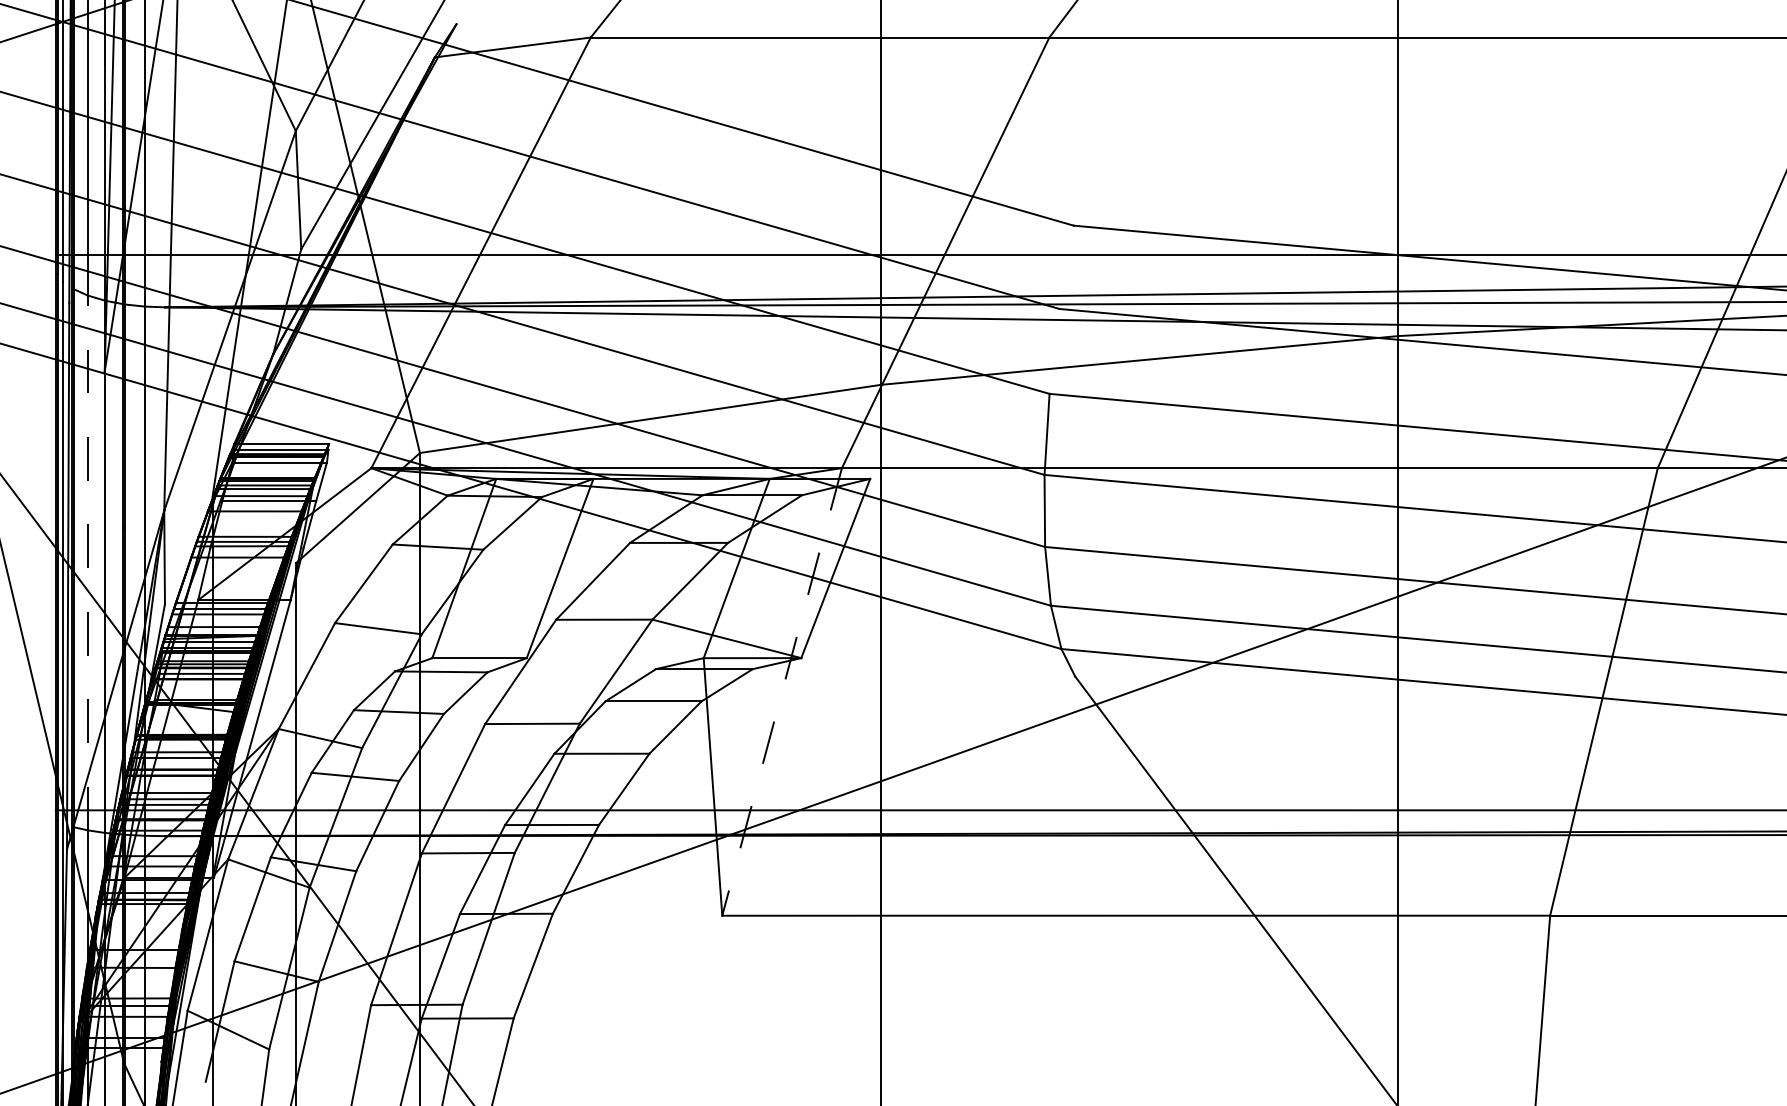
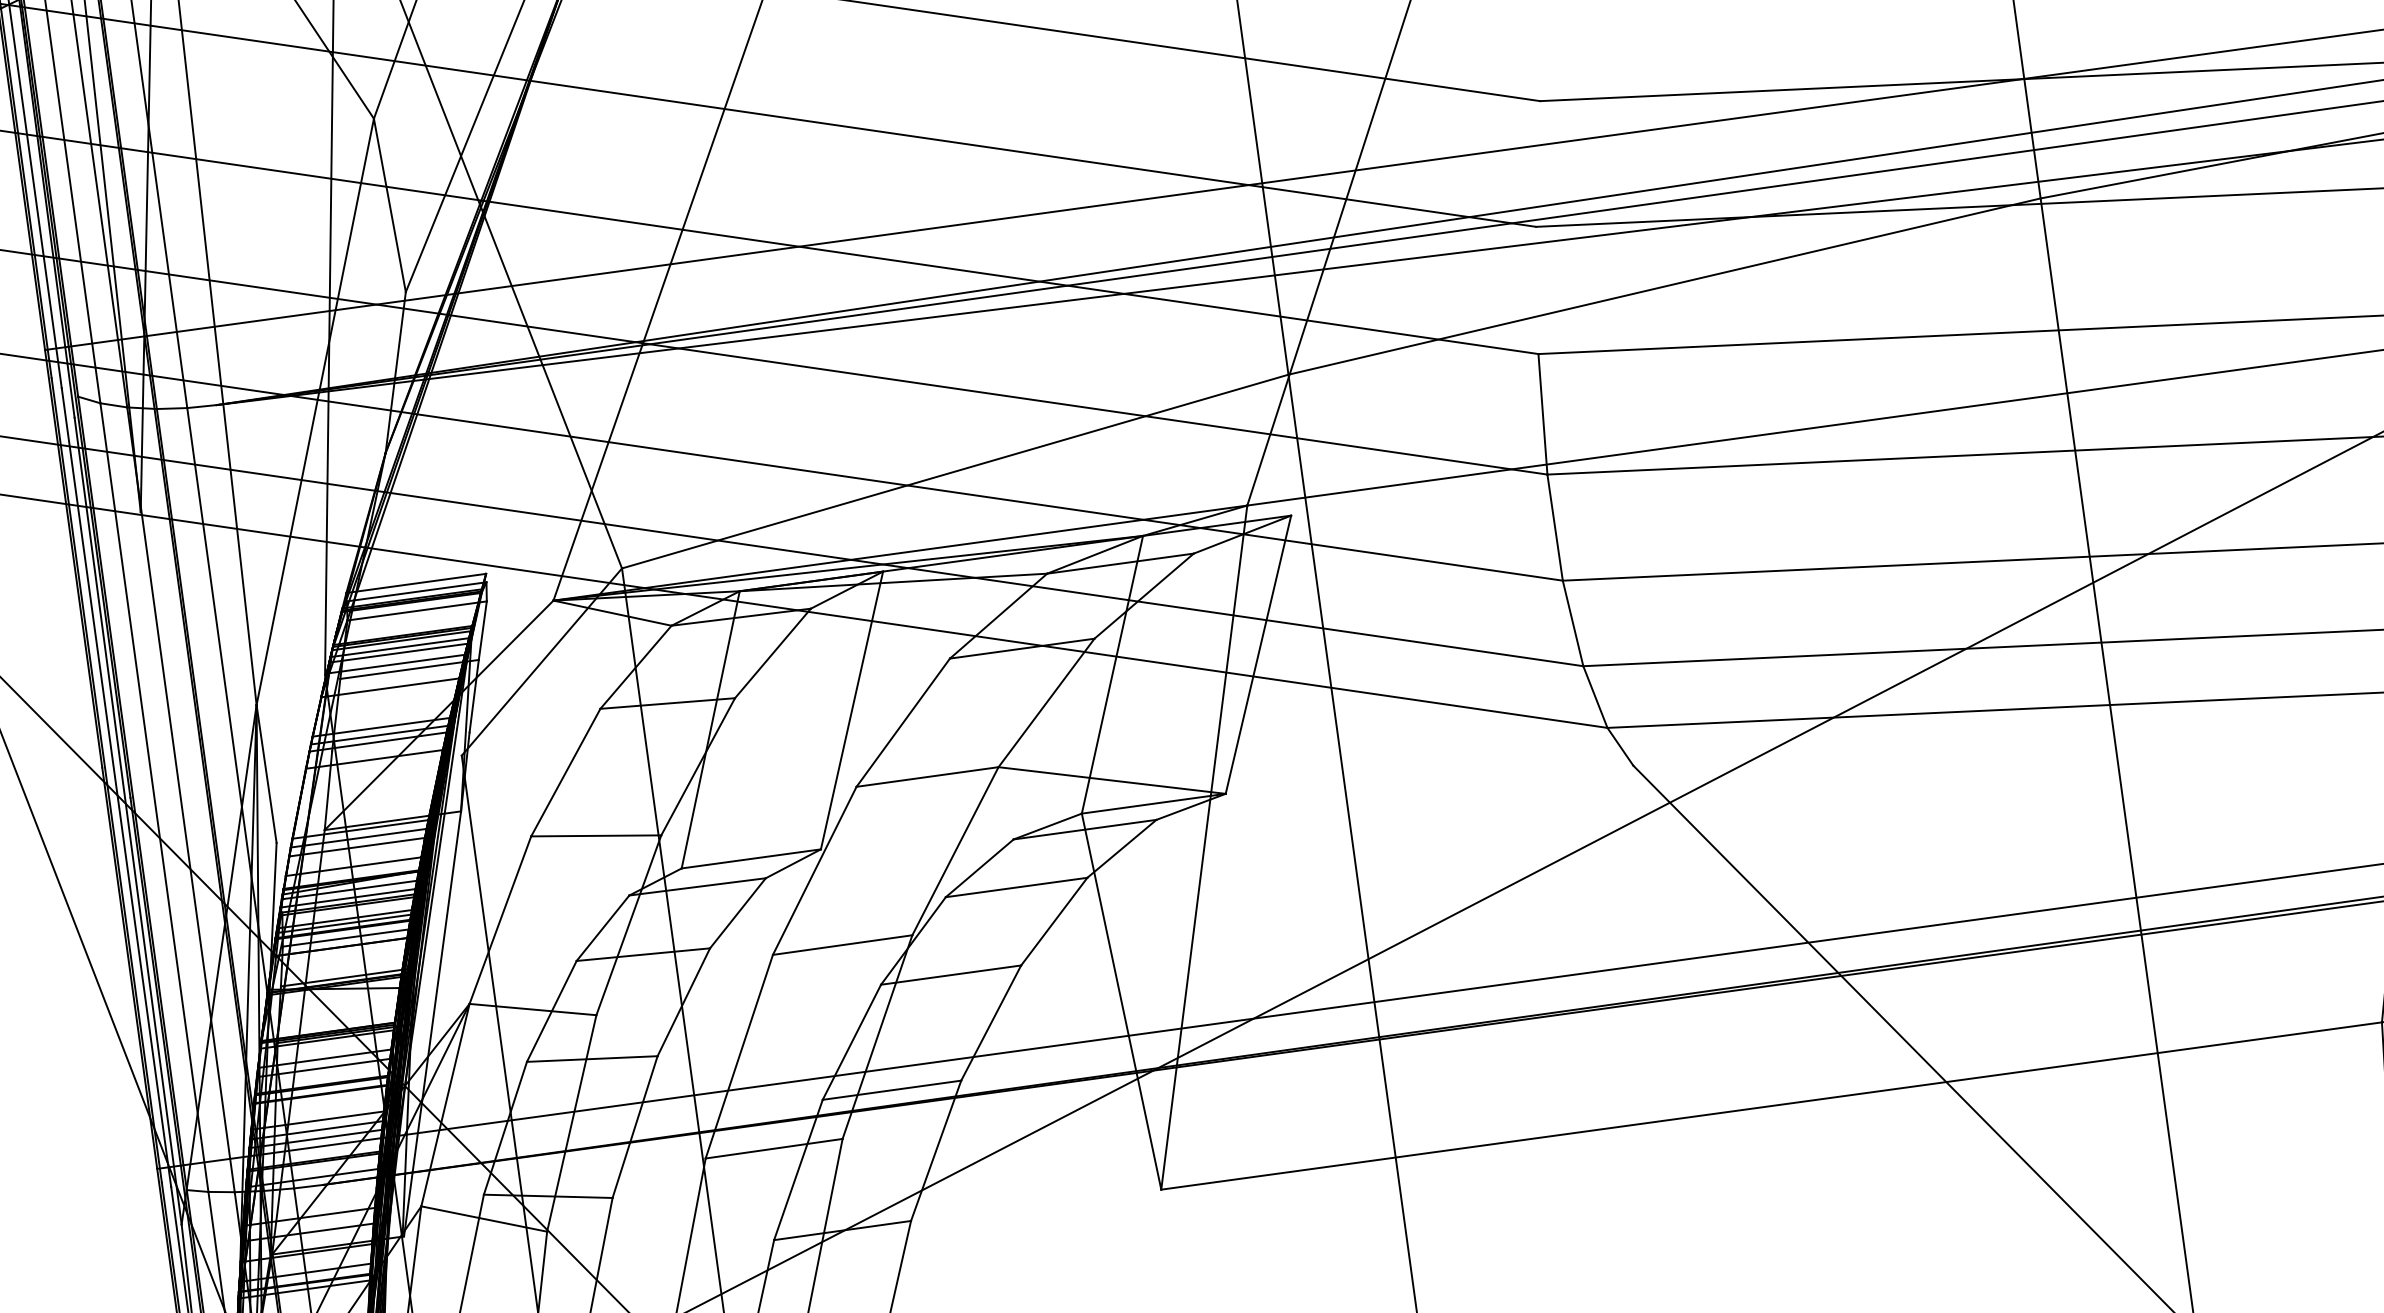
line: (87, 562) -> (153, 797), dashed -> solid
line: (782, 691) -> (1204, 846), dashed -> solid

